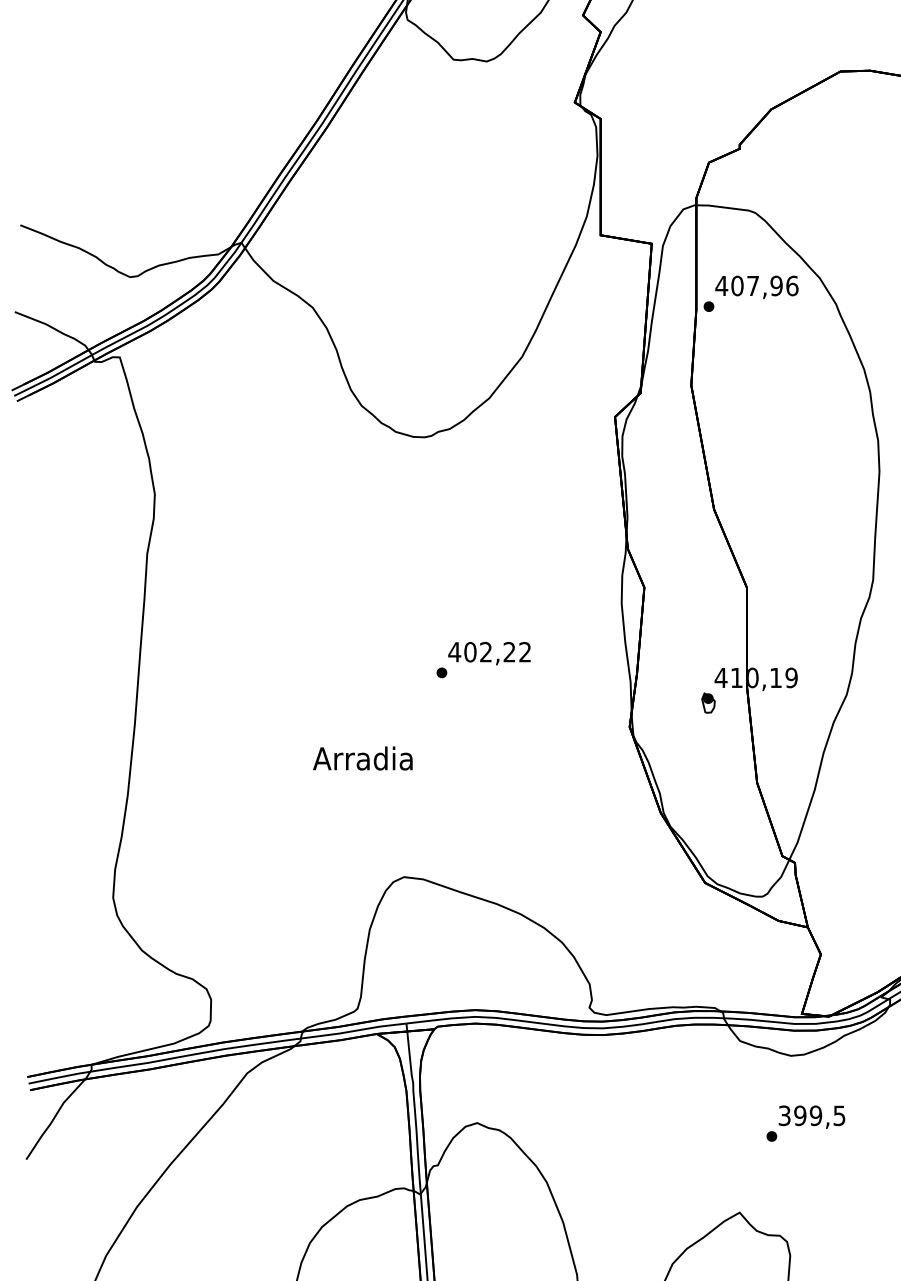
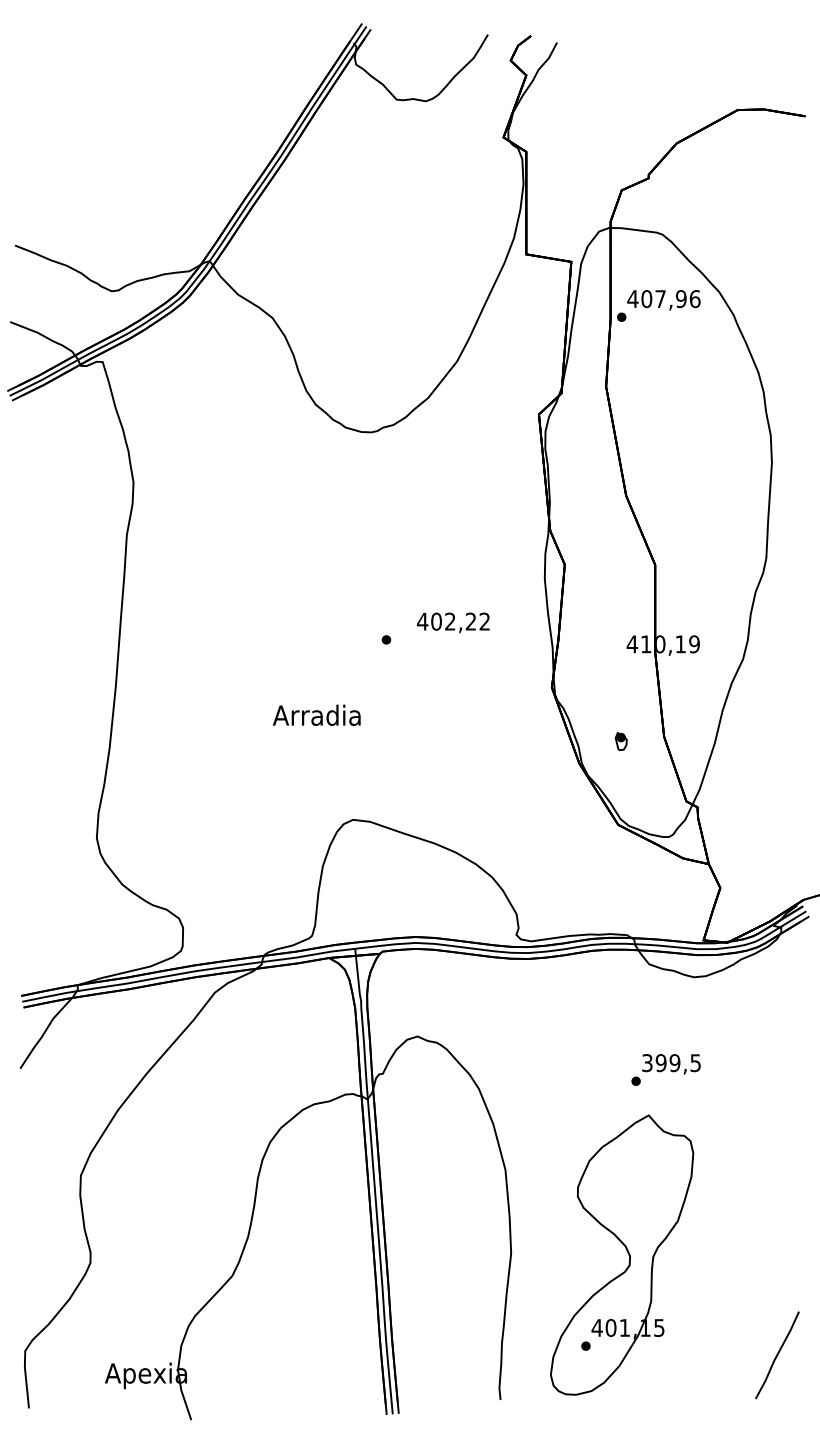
text: (489, 653) -> (453, 622), moved
part: (707, 701) -> (620, 740), moved
text: (805, 1123) -> (665, 1069), moved

